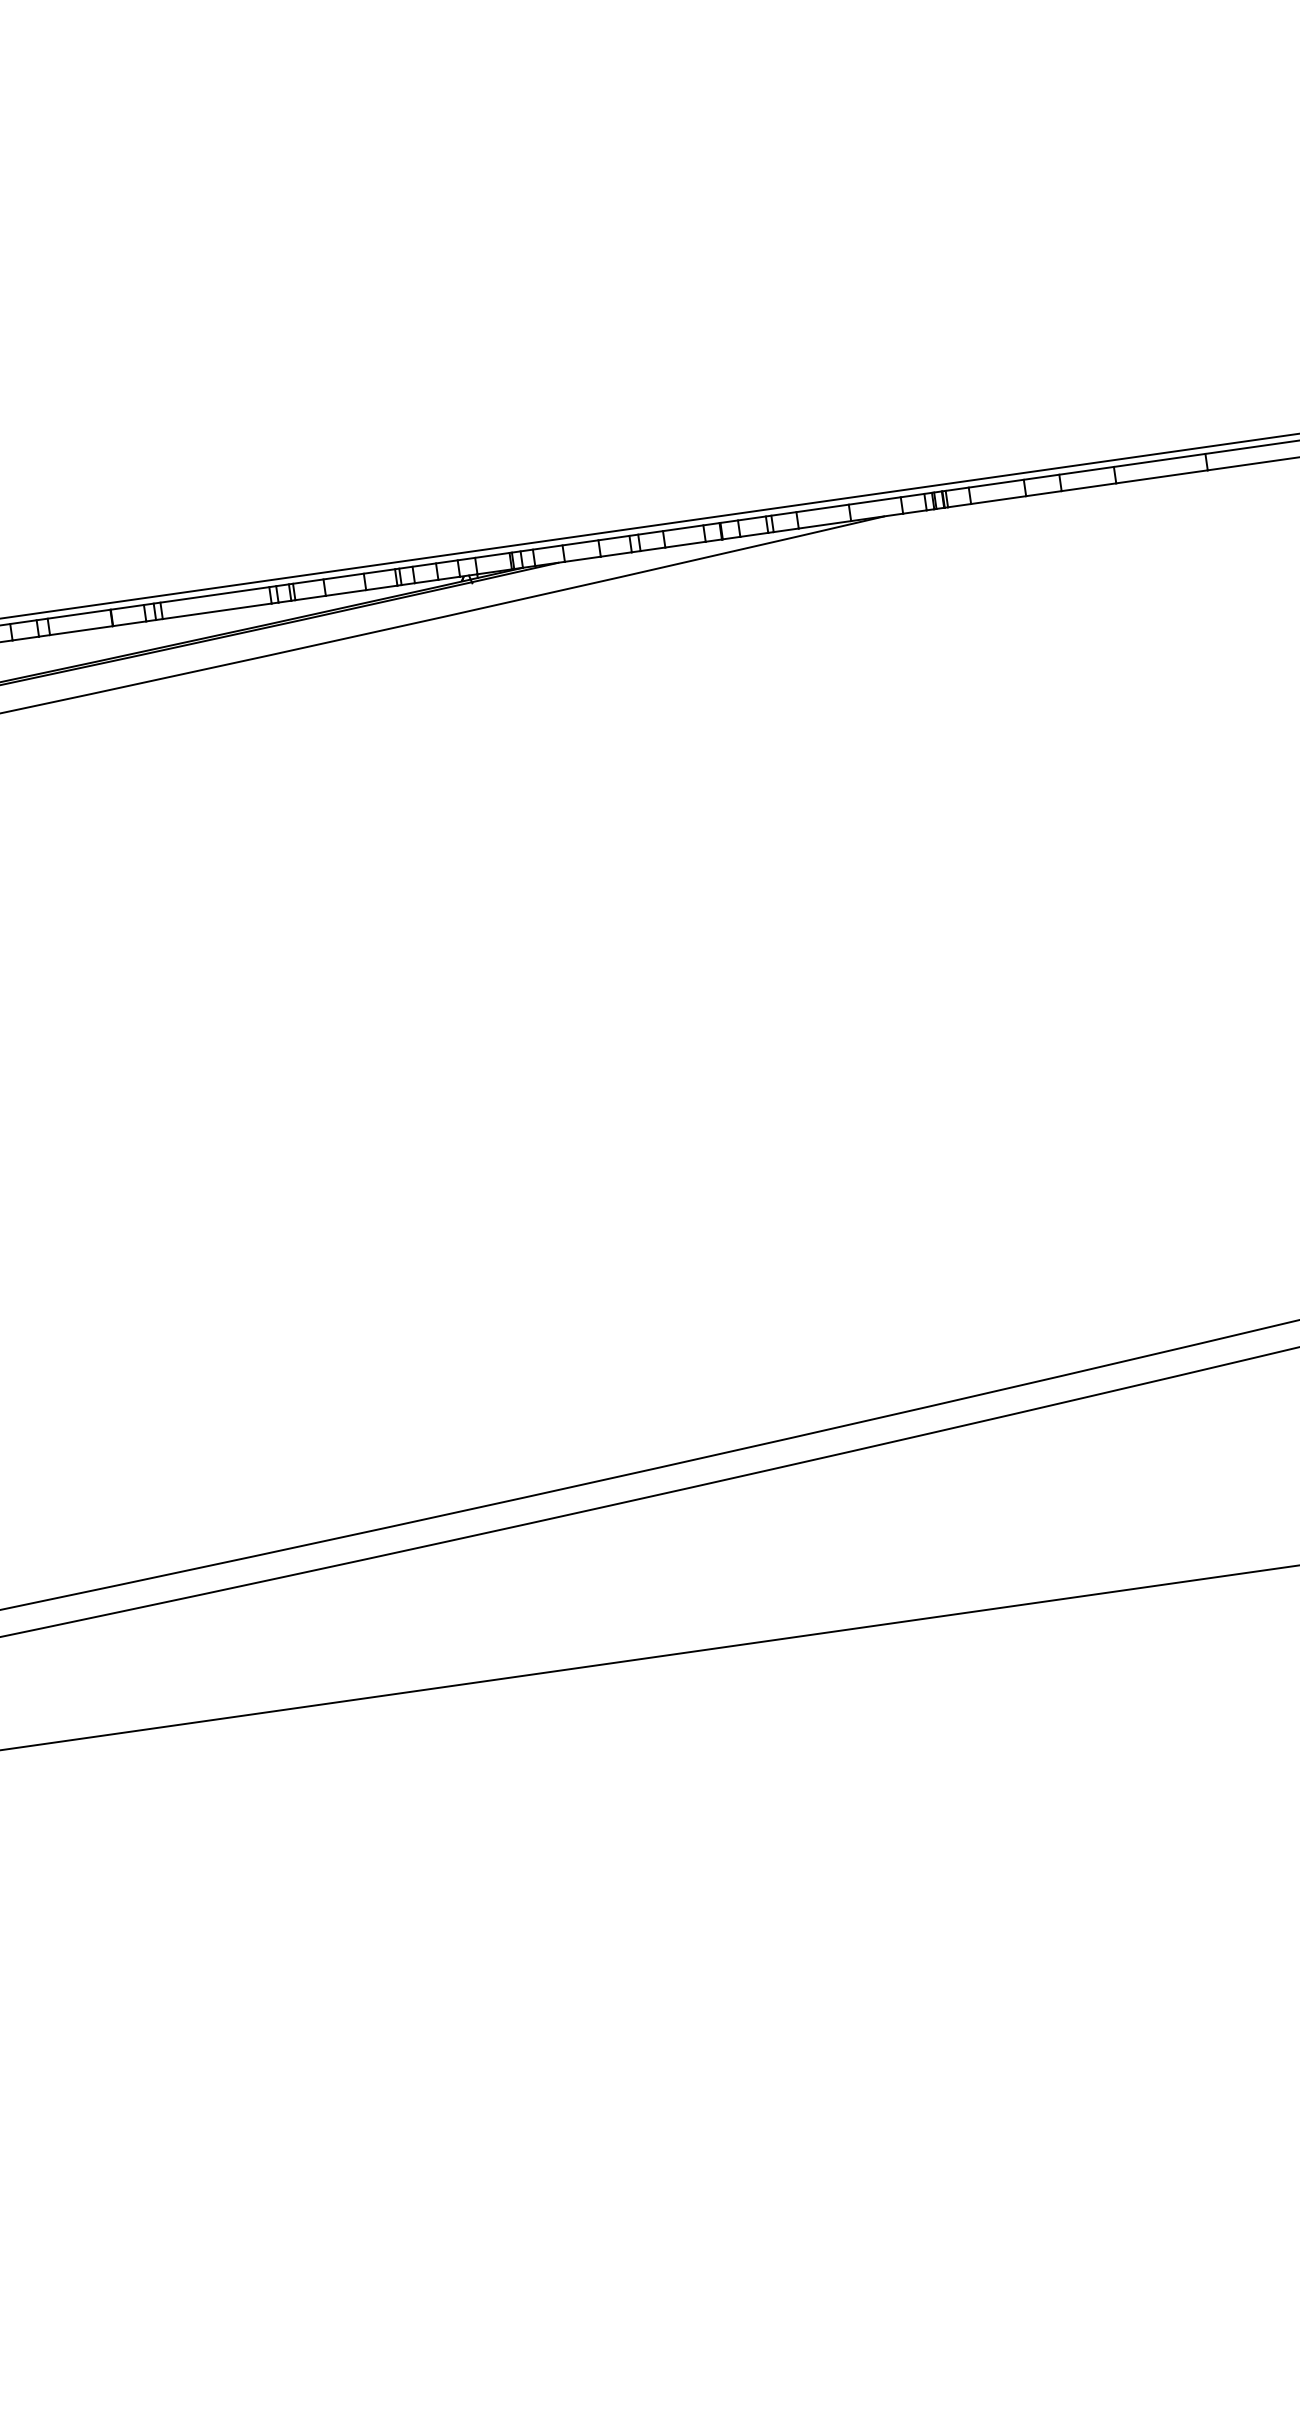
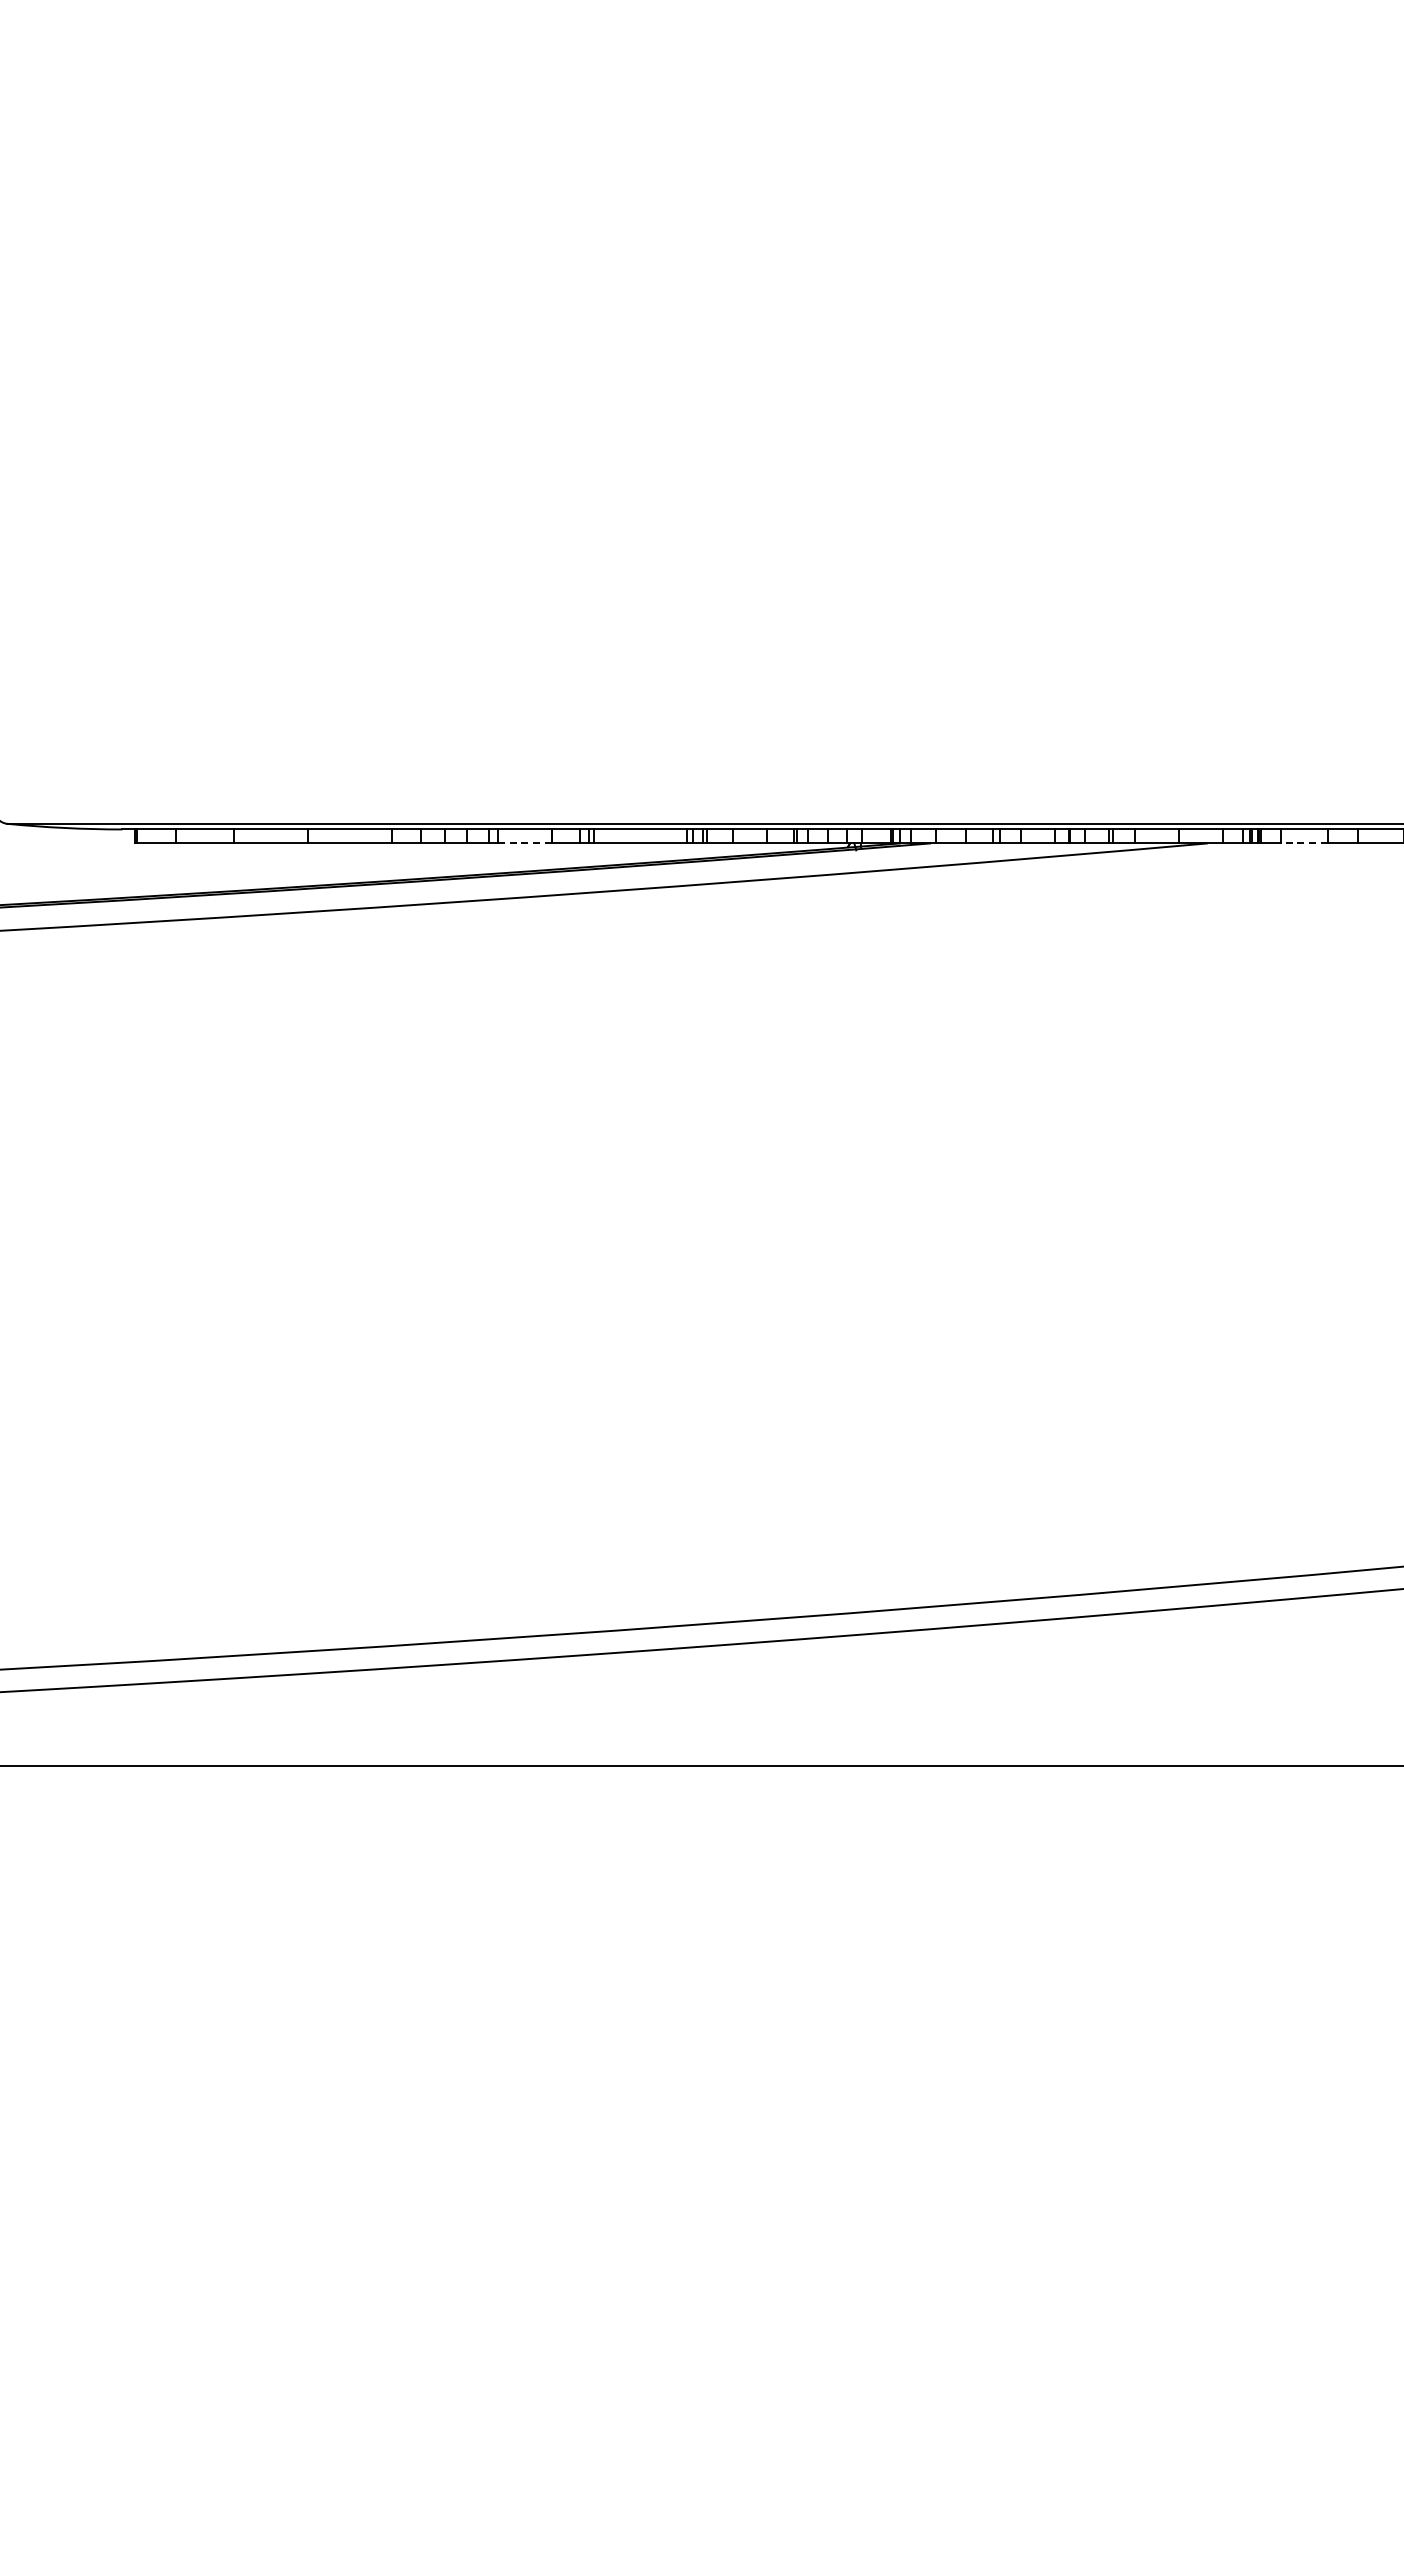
line: (997, 500) -> (1303, 843), solid -> dashed
line: (81, 630) -> (525, 843), solid -> dashed

